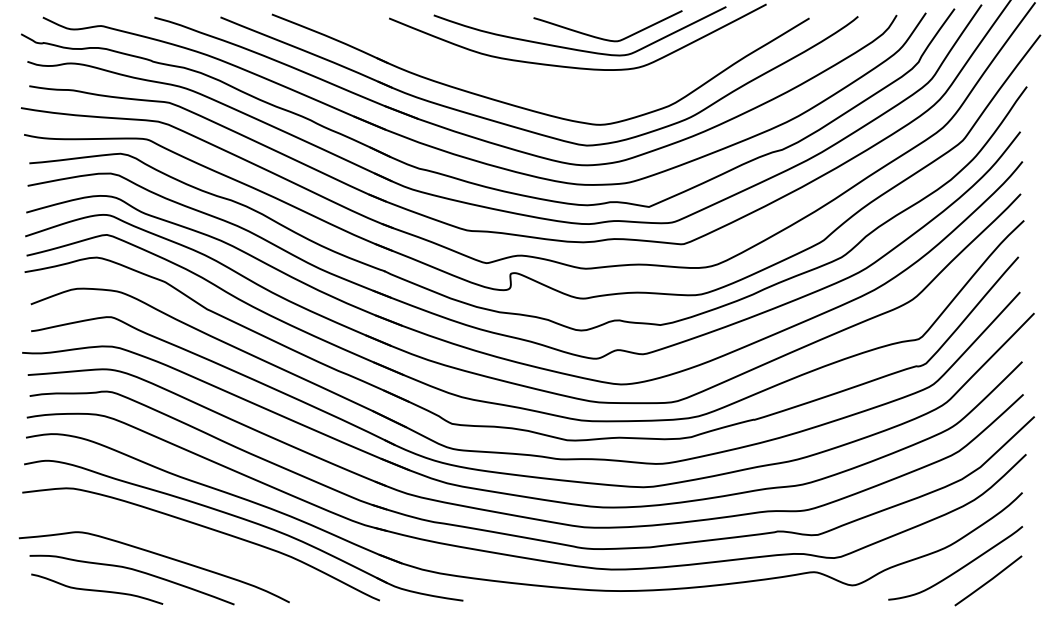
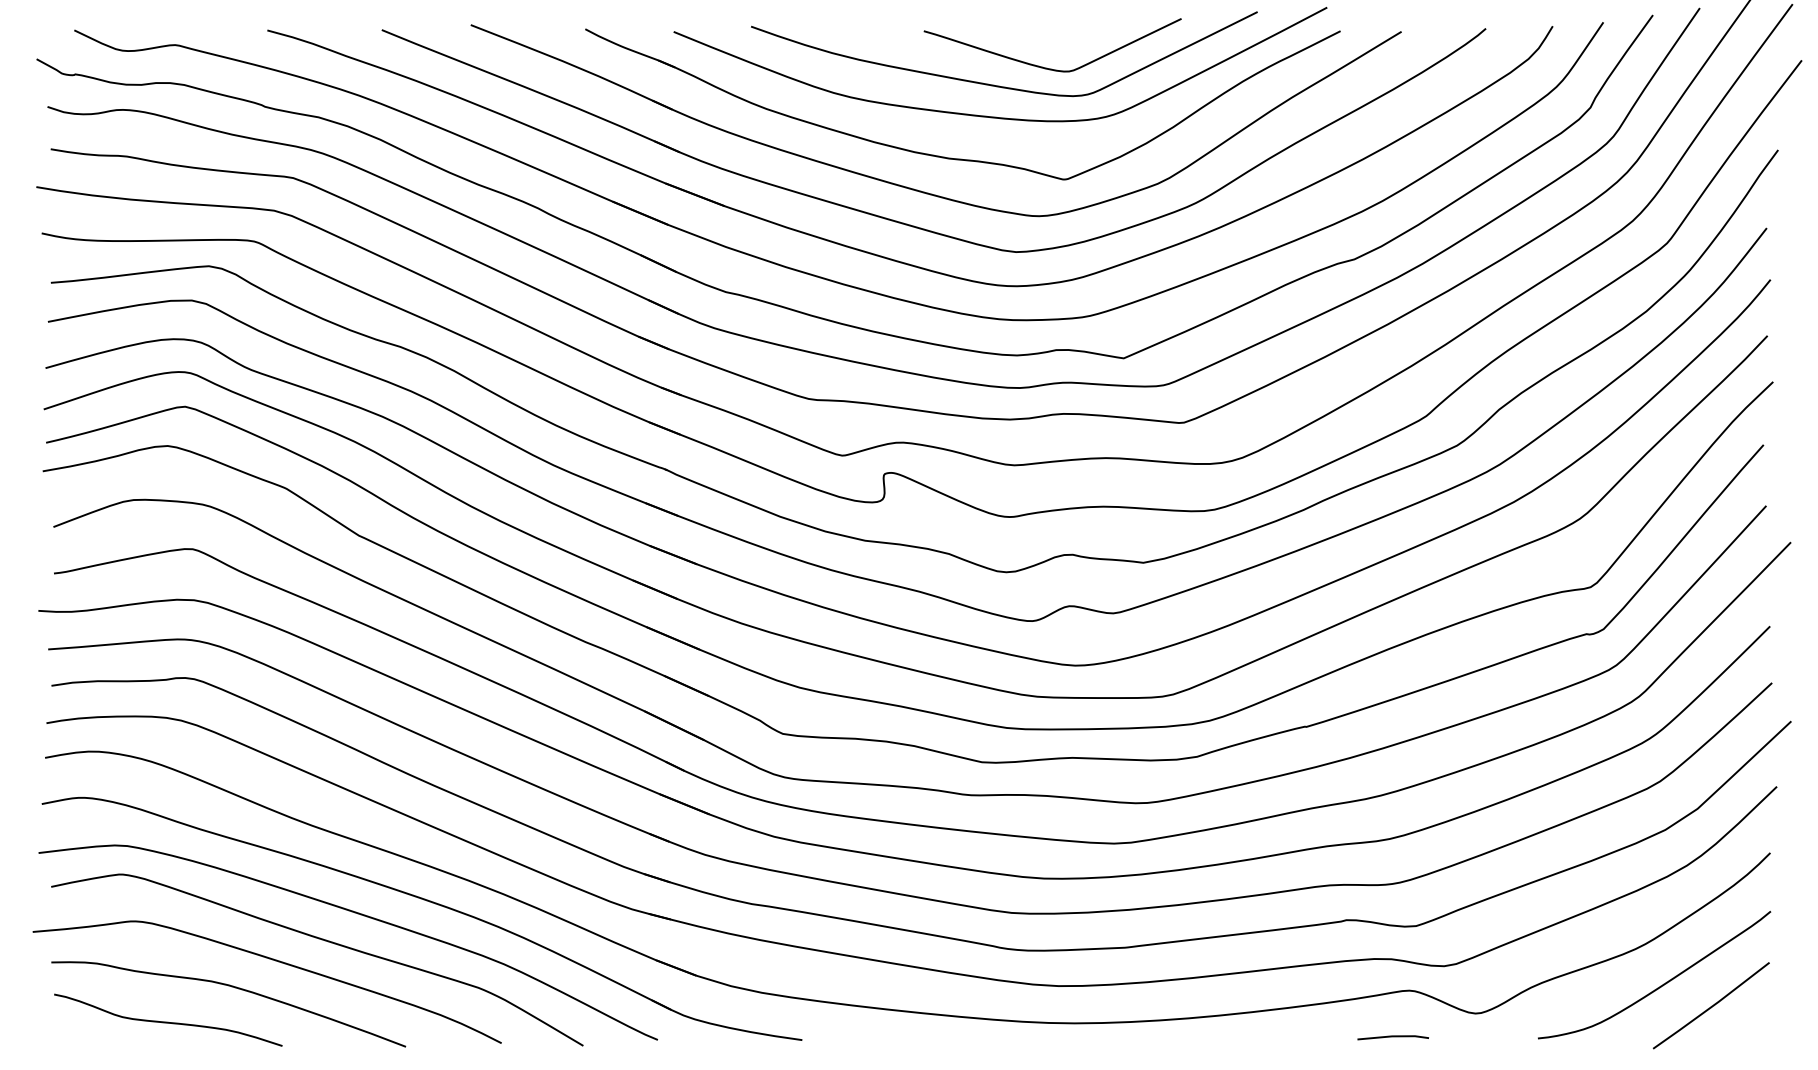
part: (550, 90) -> (953, 156), added
curve: (185, 543) -> (321, 940), added
line: (804, 599) -> (1392, 1037), added

